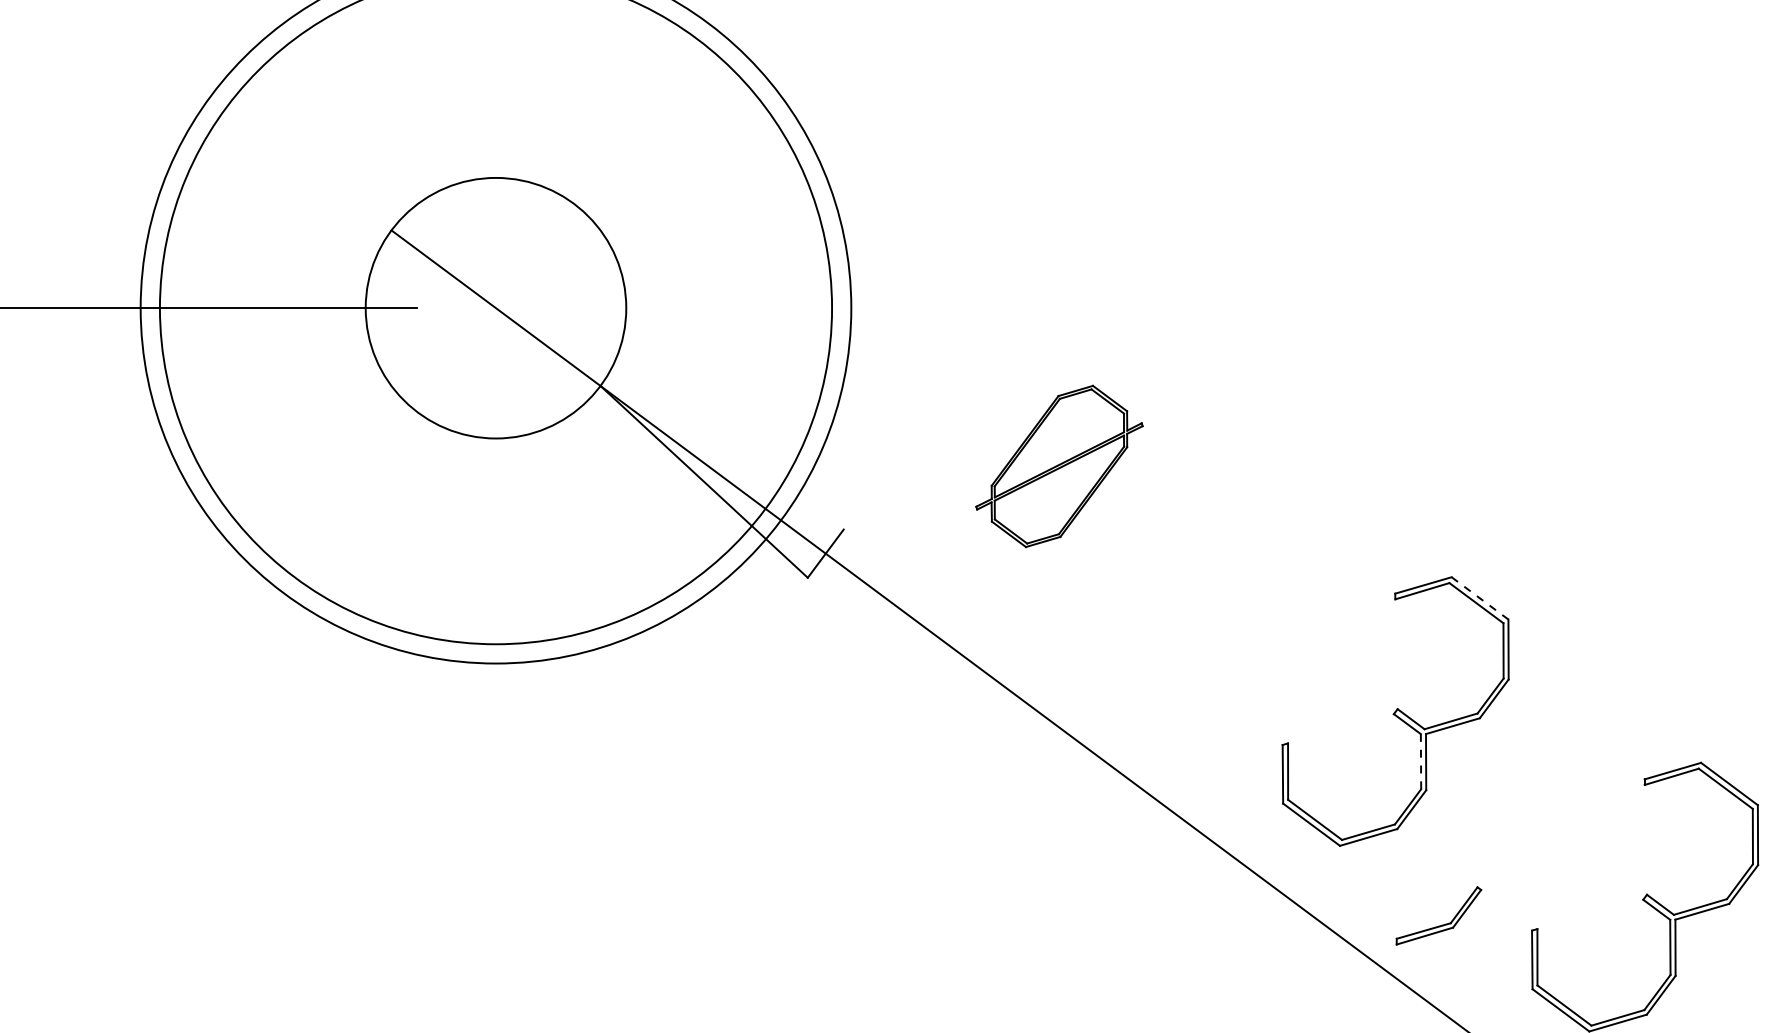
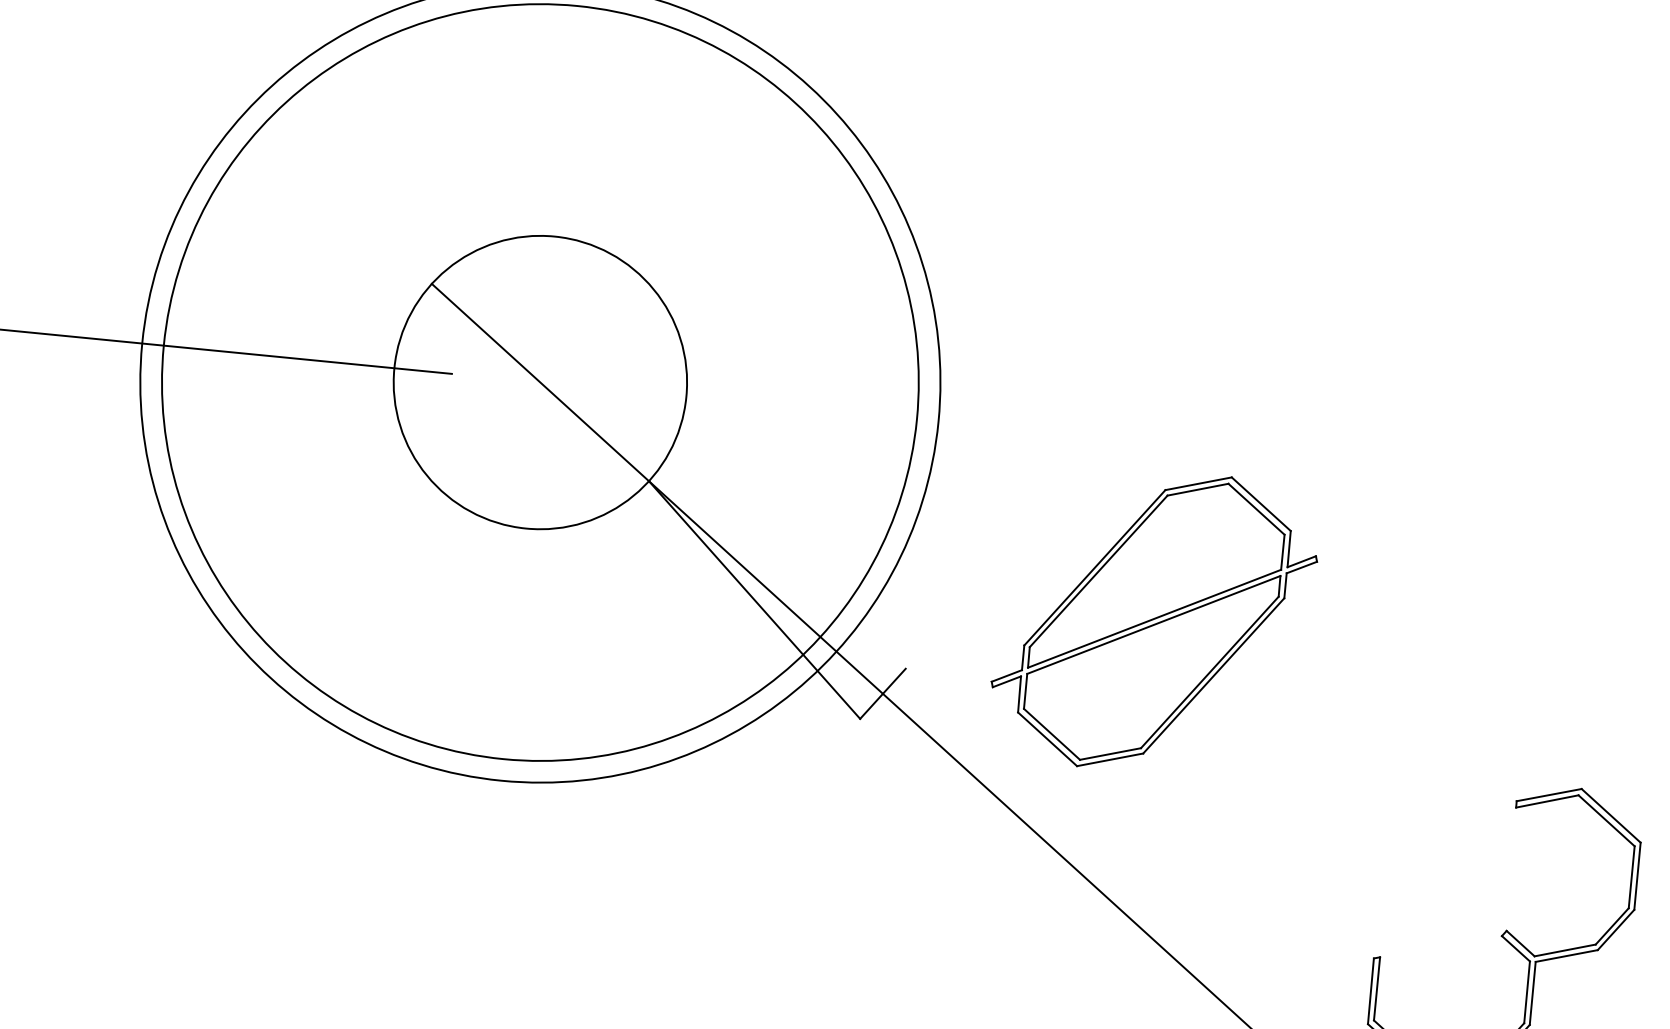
part: (1059, 466) -> (1154, 621), size x1.67
line: (1480, 598) -> (1611, 816), dashed -> solid
line: (1421, 761) -> (1527, 992), dashed -> solid

